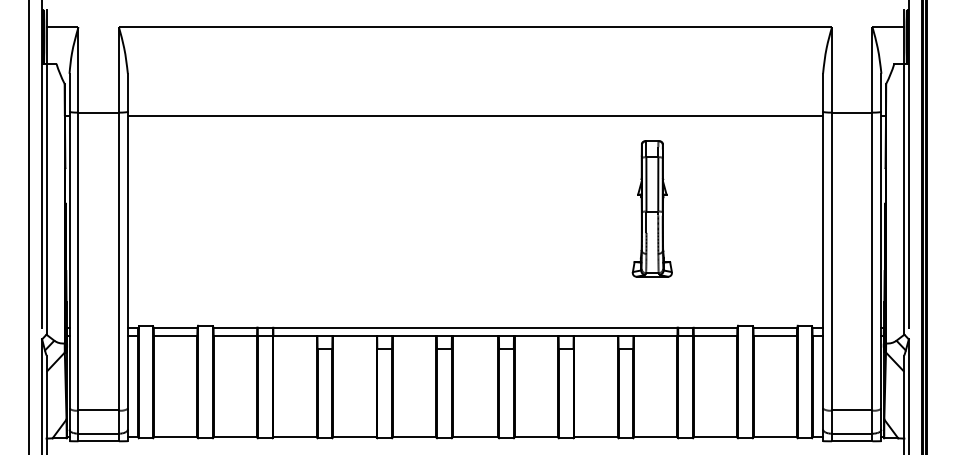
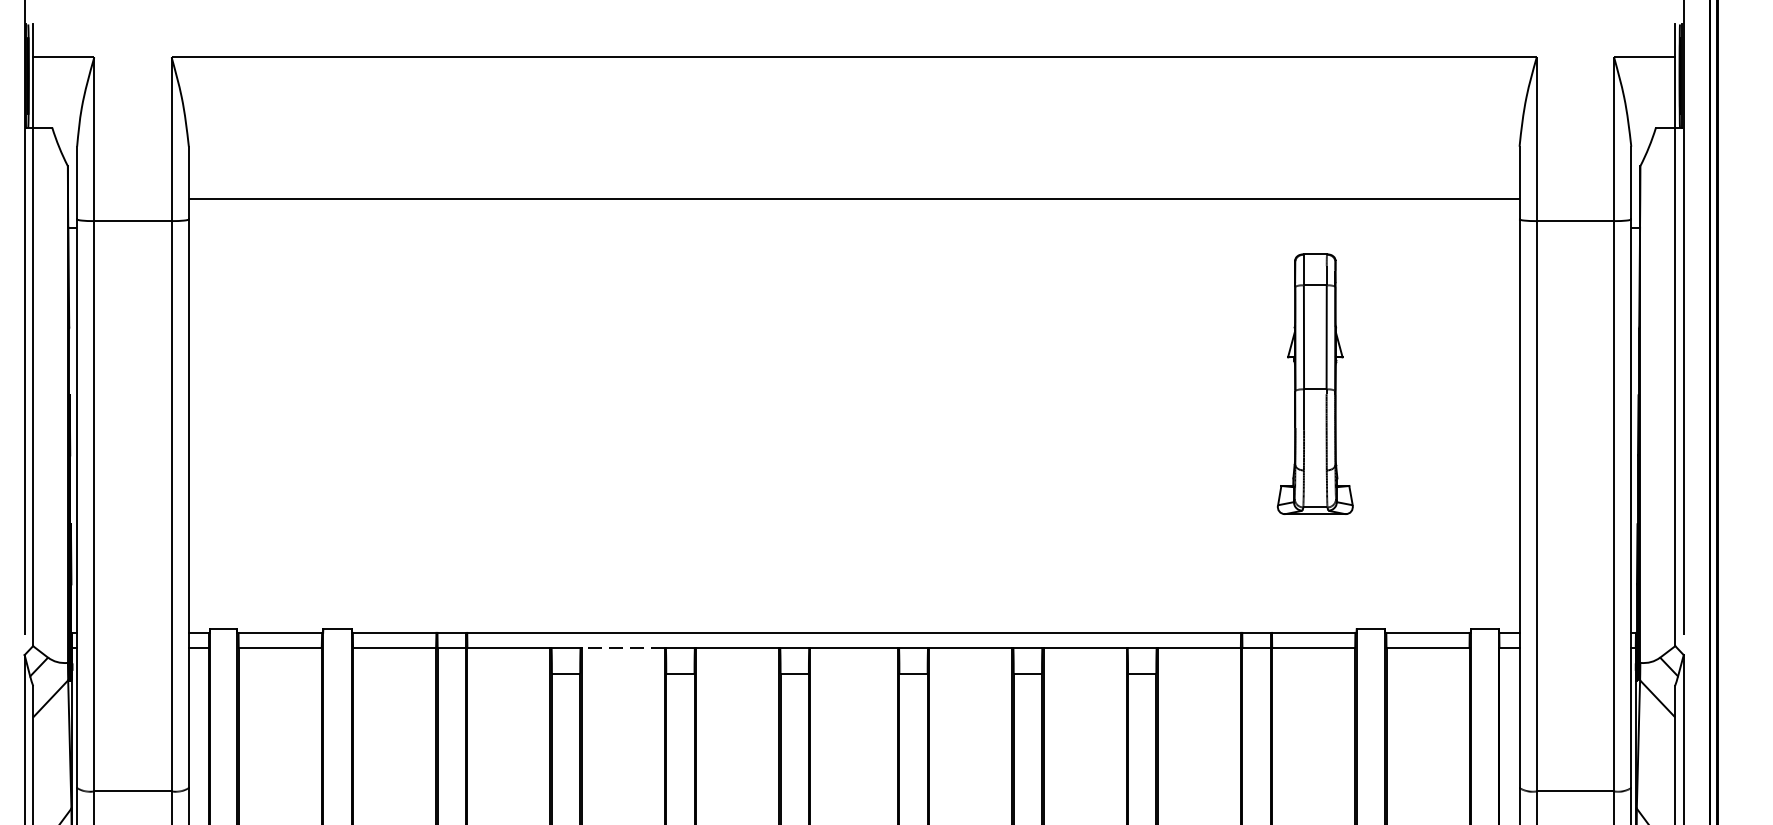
line: (475, 116) -> (854, 199), moved
part: (651, 208) -> (1313, 383), moved
line: (354, 335) -> (622, 647), solid -> dashed

